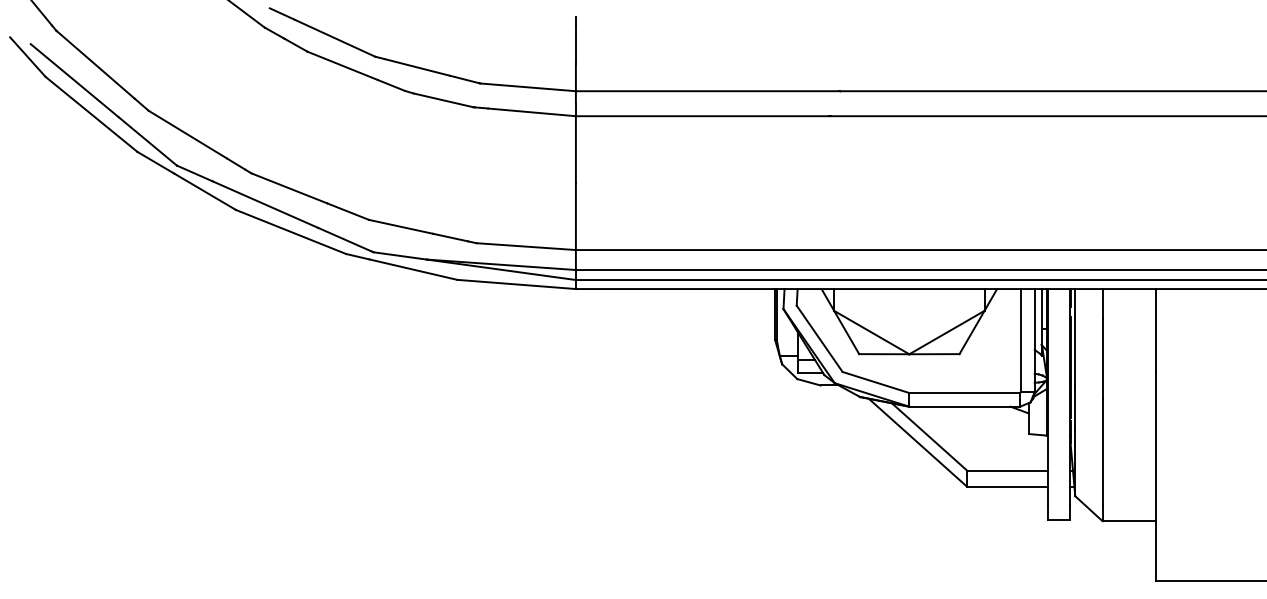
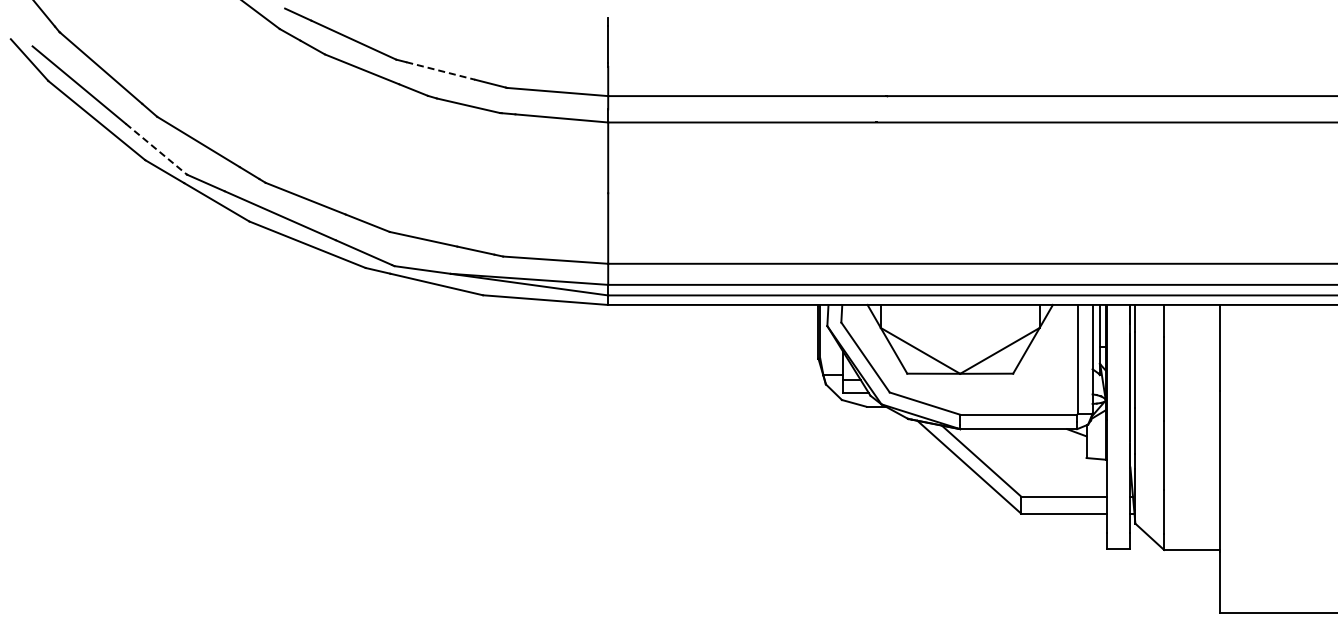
line: (417, 66) -> (440, 70), solid -> dashed
line: (148, 141) -> (156, 149), solid -> dashed

